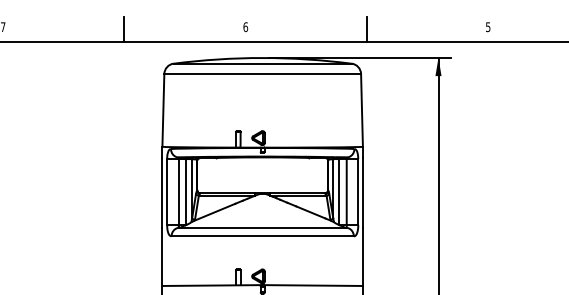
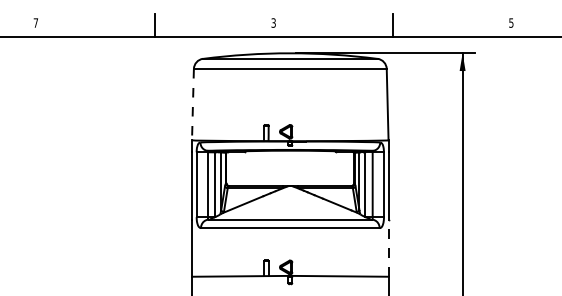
text: (245, 26) -> (273, 22), 6 -> 3
line: (162, 110) -> (192, 104), solid -> dashed
line: (362, 257) -> (388, 248), solid -> dashed

